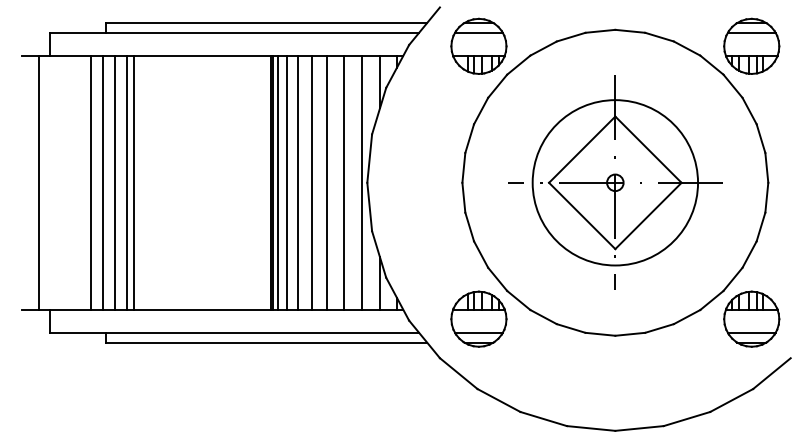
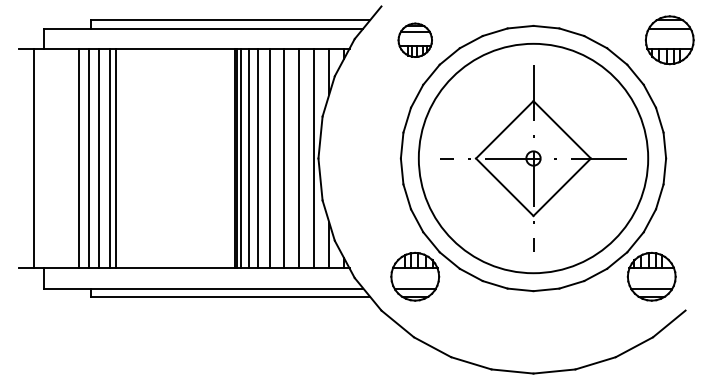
part: (479, 46) -> (415, 40), size x0.7
part: (751, 46) -> (669, 40), moved
circle: (615, 182) -> (533, 158), size x1.6

